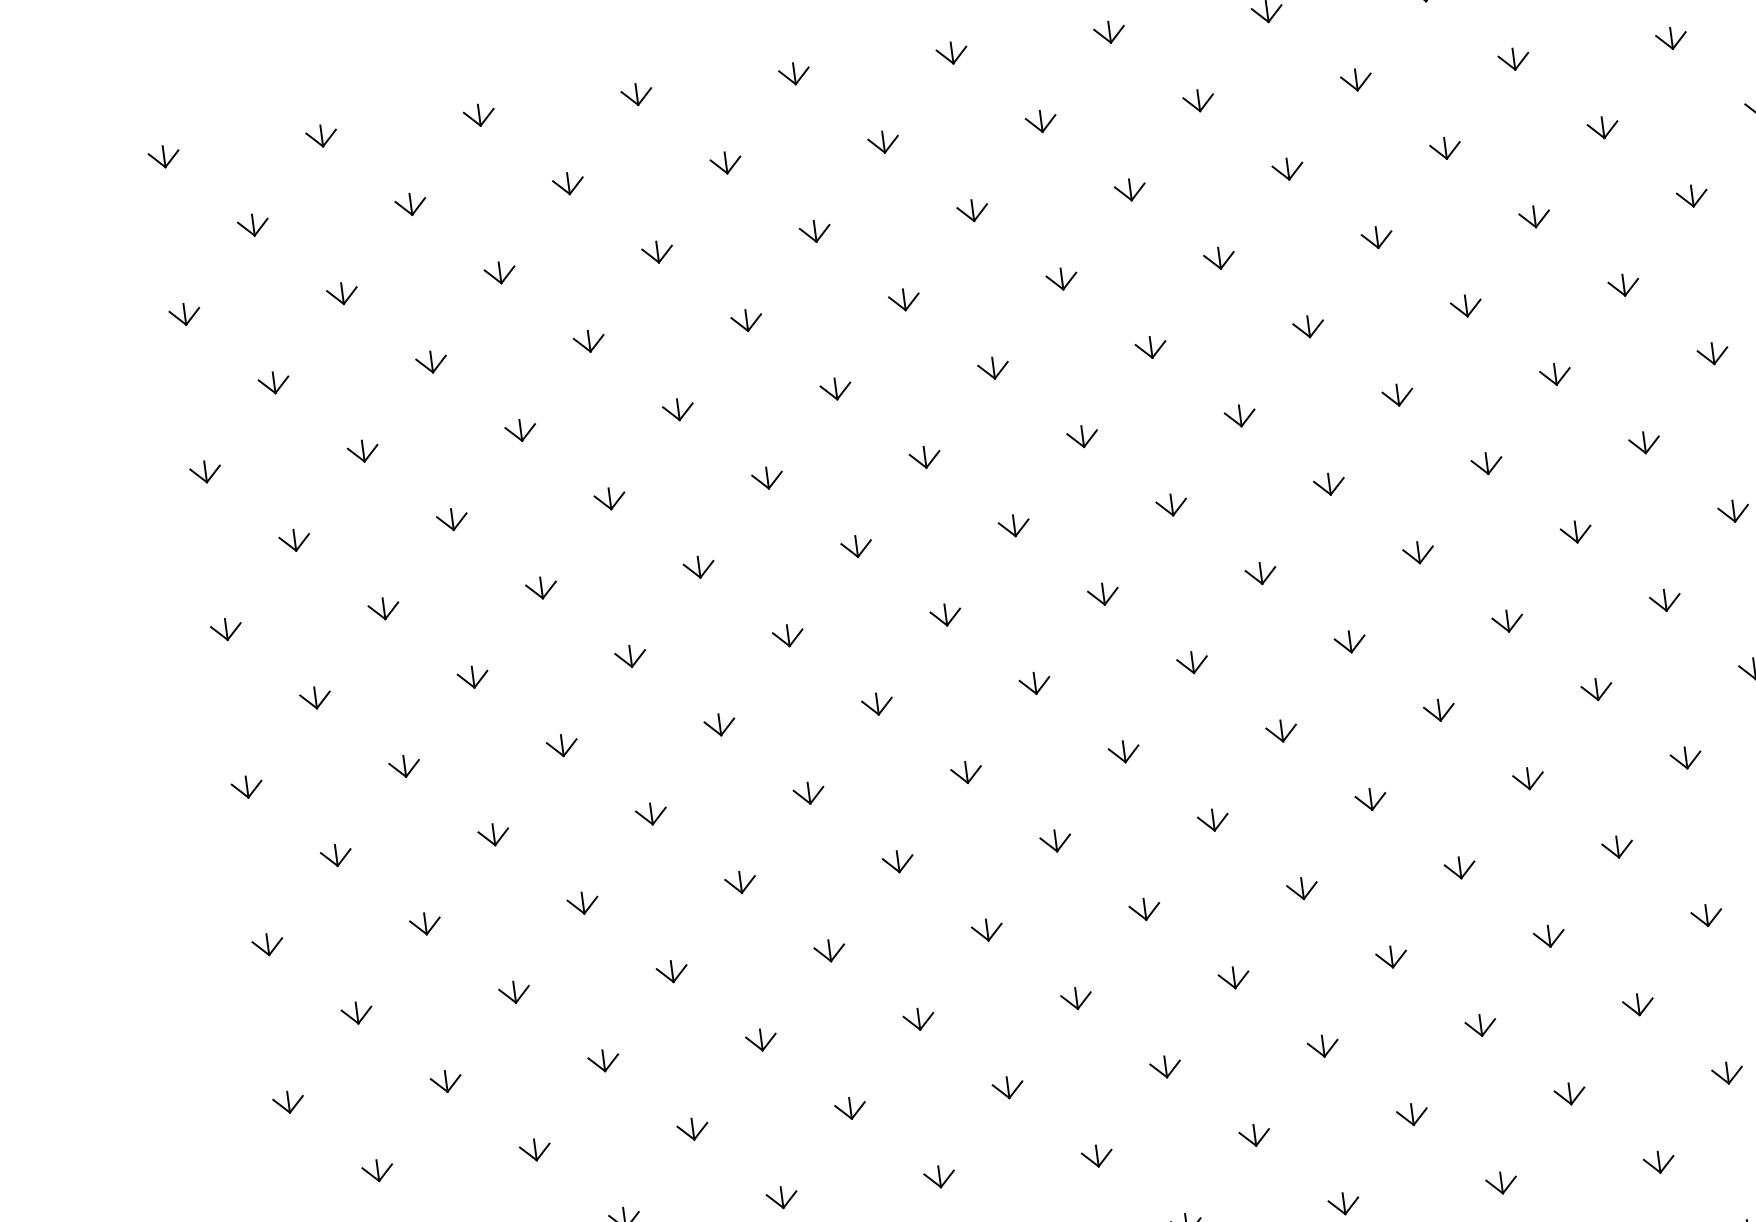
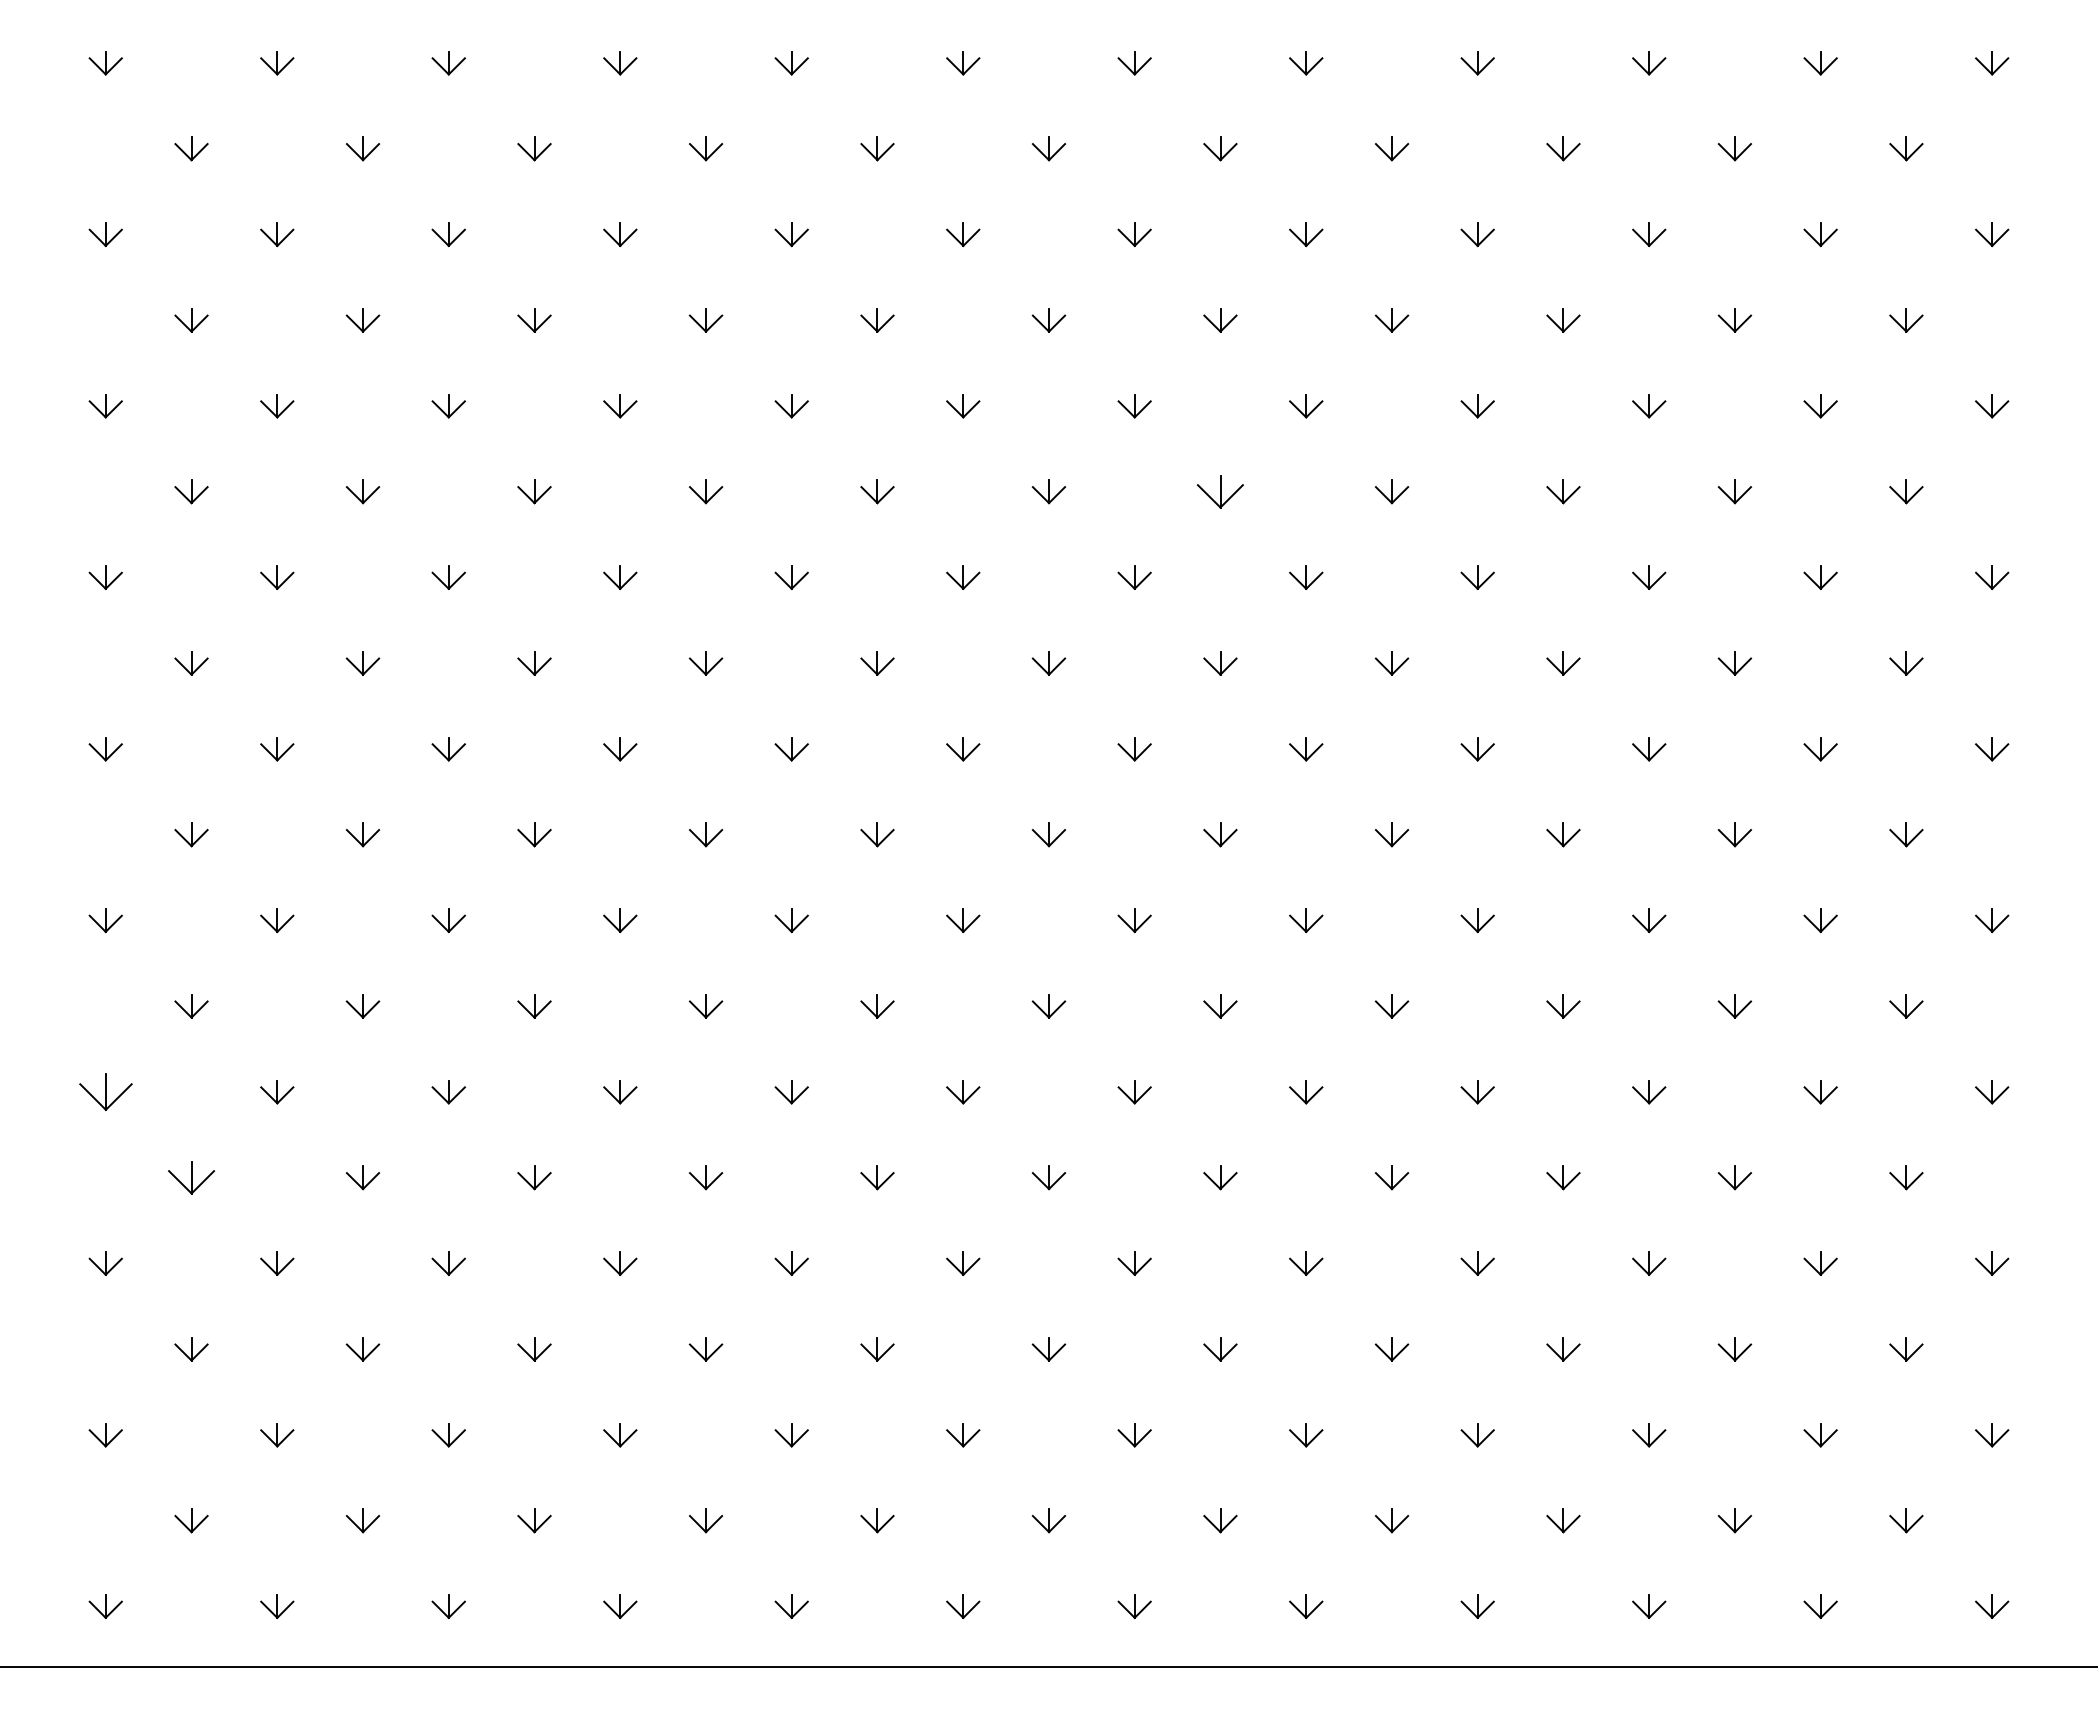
part: (1240, 415) -> (1220, 491), size x1.4
part: (288, 1102) -> (105, 1092), size x1.6
part: (377, 1170) -> (191, 1177), size x1.4

